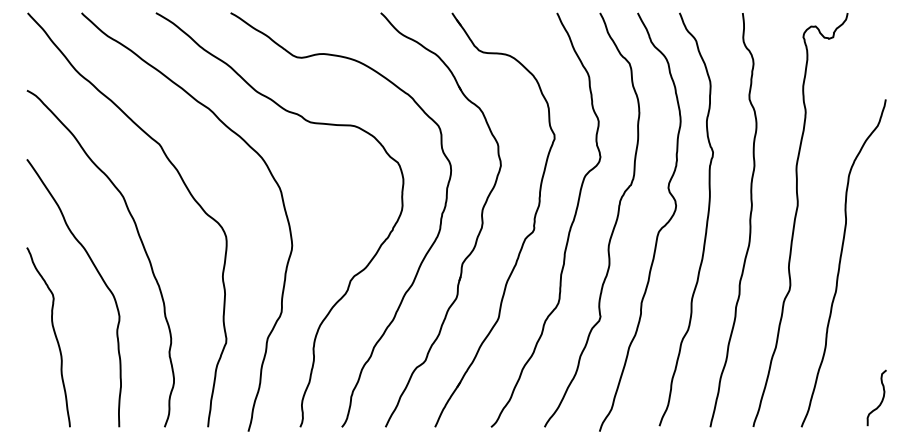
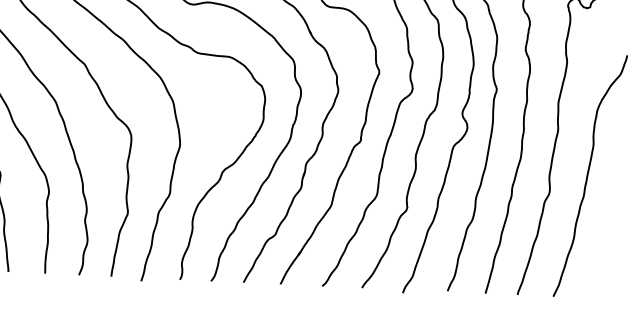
curve: (881, 399) -> (613, 278), removed

